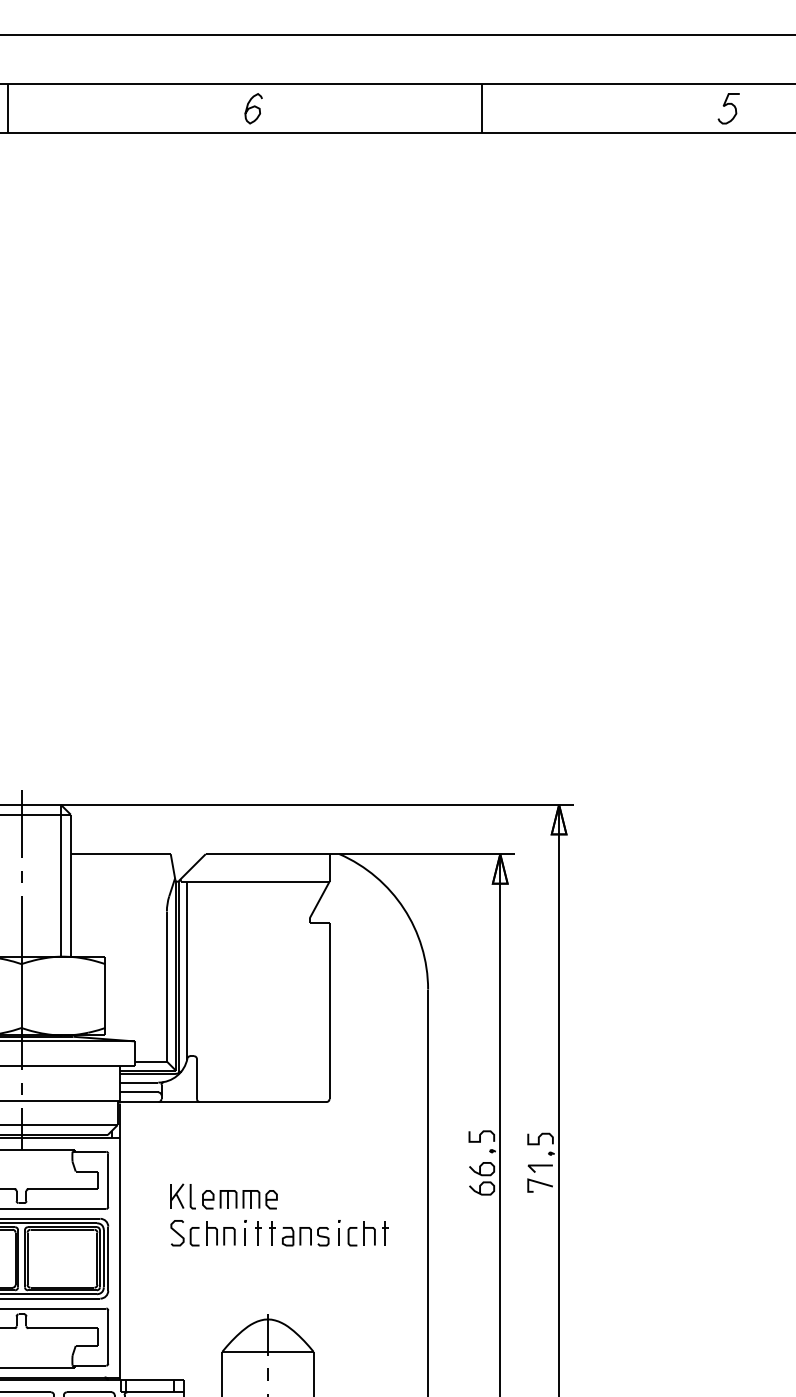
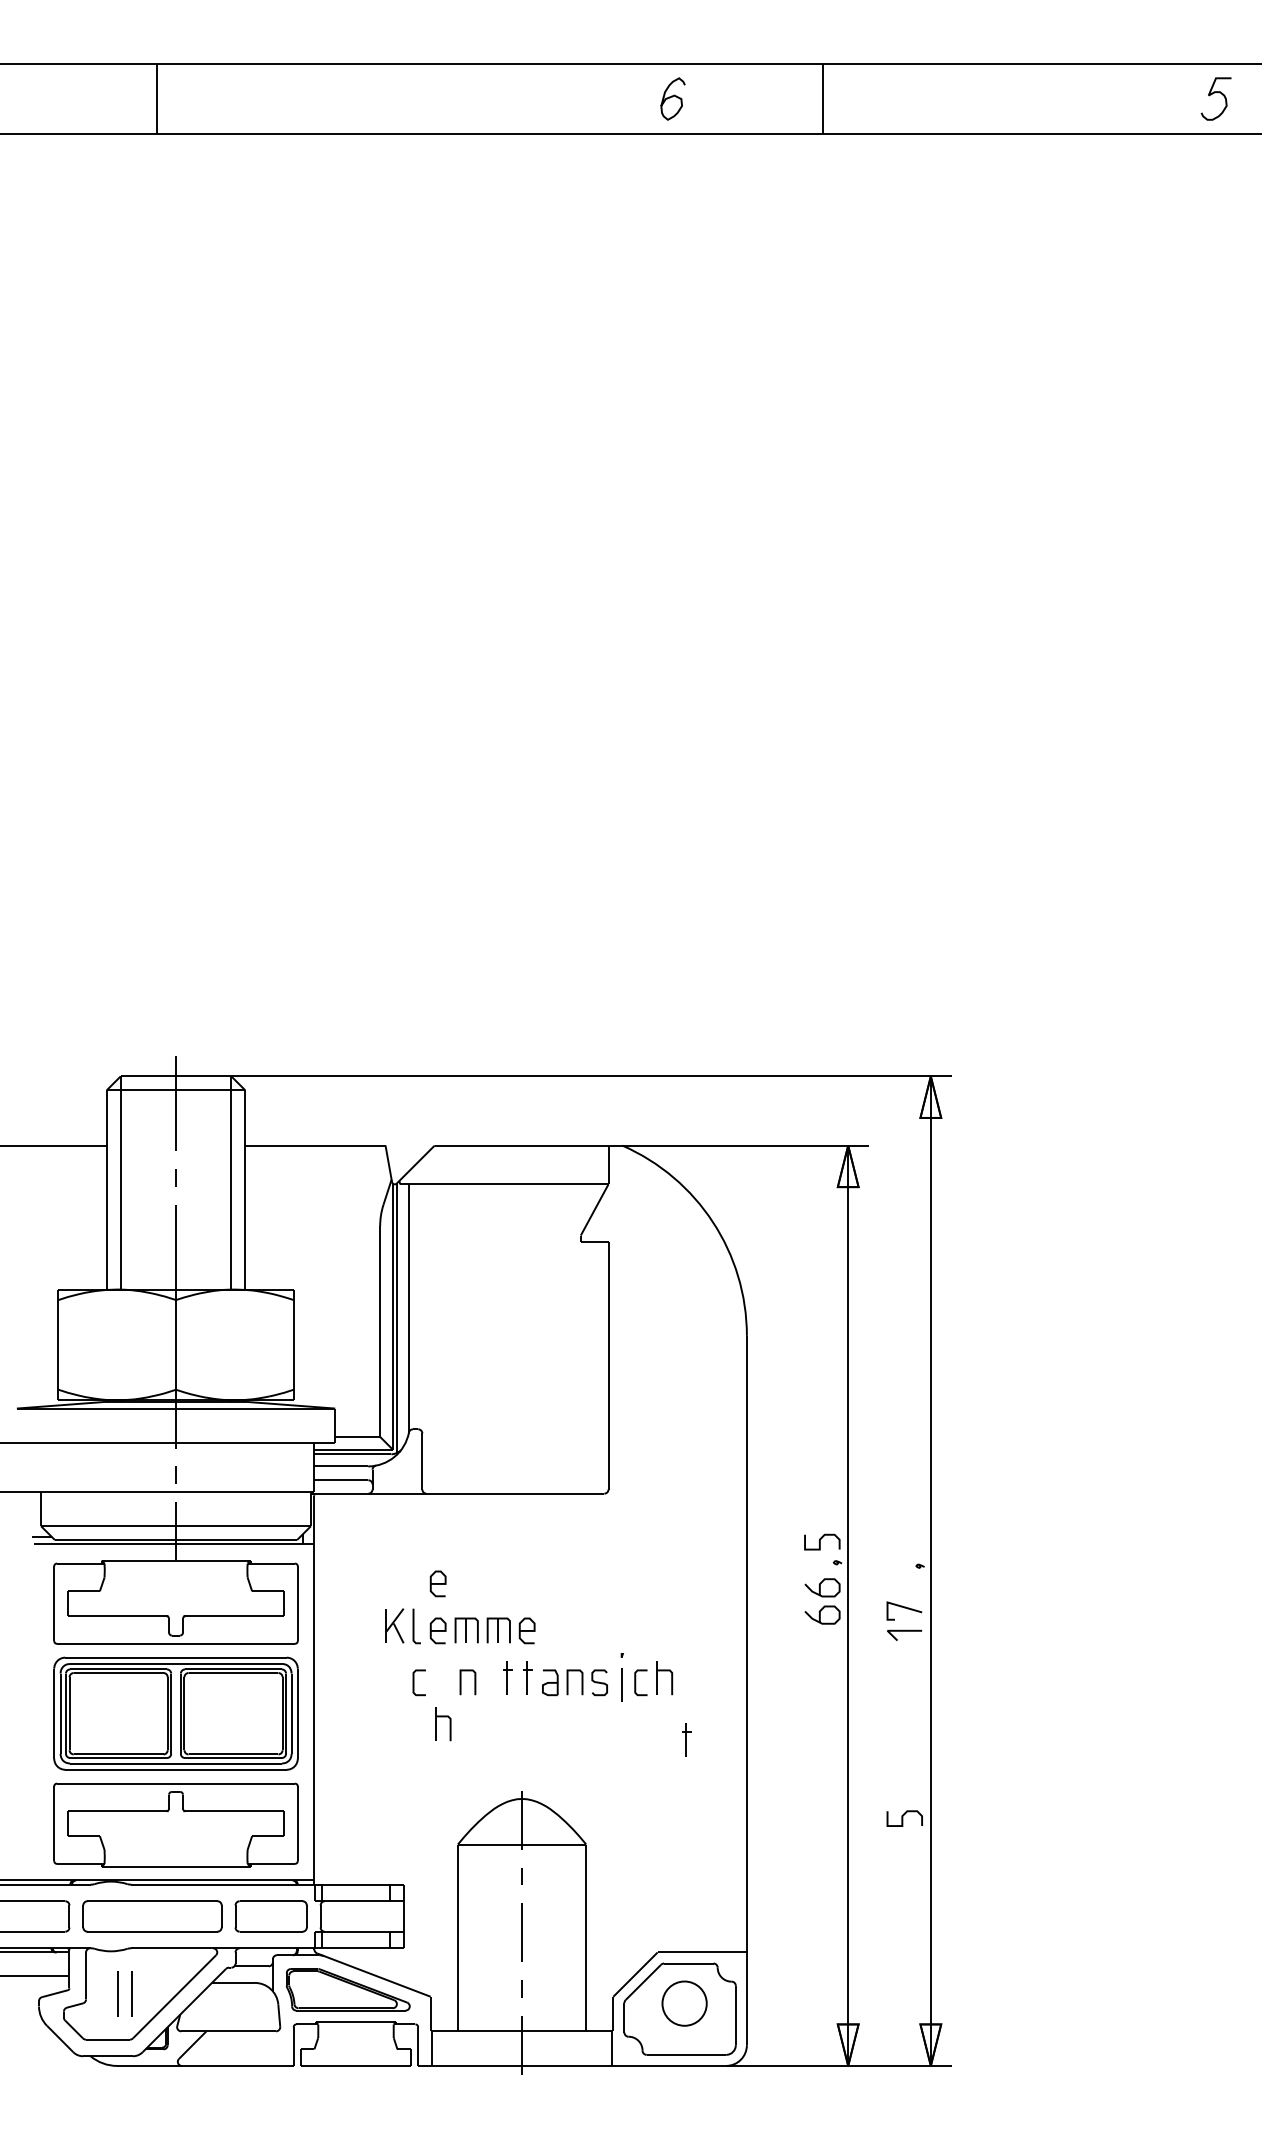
curve: (726, 105) -> (1212, 94), moved
curve: (253, 107) -> (672, 97), moved
curve: (539, 1138) -> (903, 1818), moved
curve: (207, 1165) -> (437, 1583), added
line: (540, 1165) -> (904, 1631), moved
curve: (177, 1232) -> (394, 1677), removed
part: (245, 1232) -> (490, 1676), removed
part: (339, 1232) -> (622, 1676), size x1.4
part: (385, 1232) -> (686, 1739), moved
part: (212, 1233) -> (443, 1724), moved

